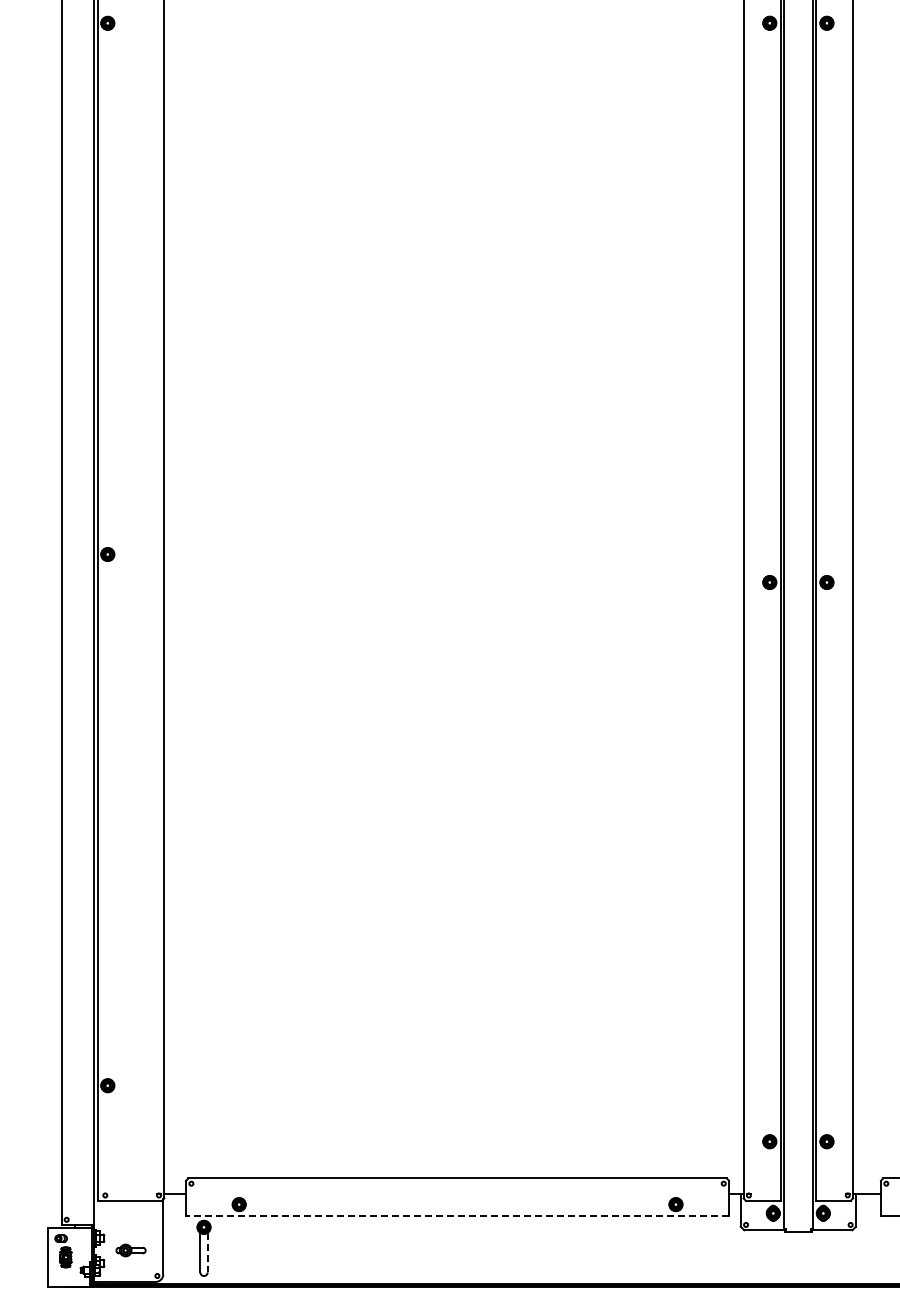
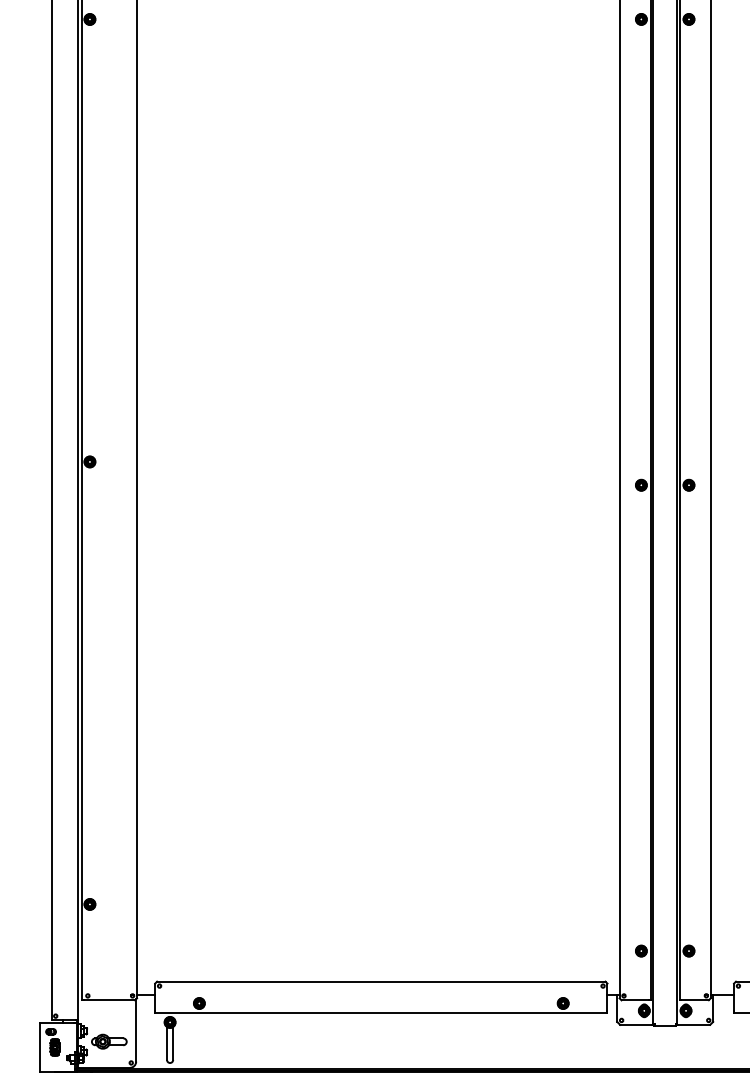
line: (457, 1215) -> (381, 1012), dashed -> solid
part: (130, 1250) -> (108, 1041), size x1.43
line: (207, 1252) -> (172, 1043), dashed -> solid

